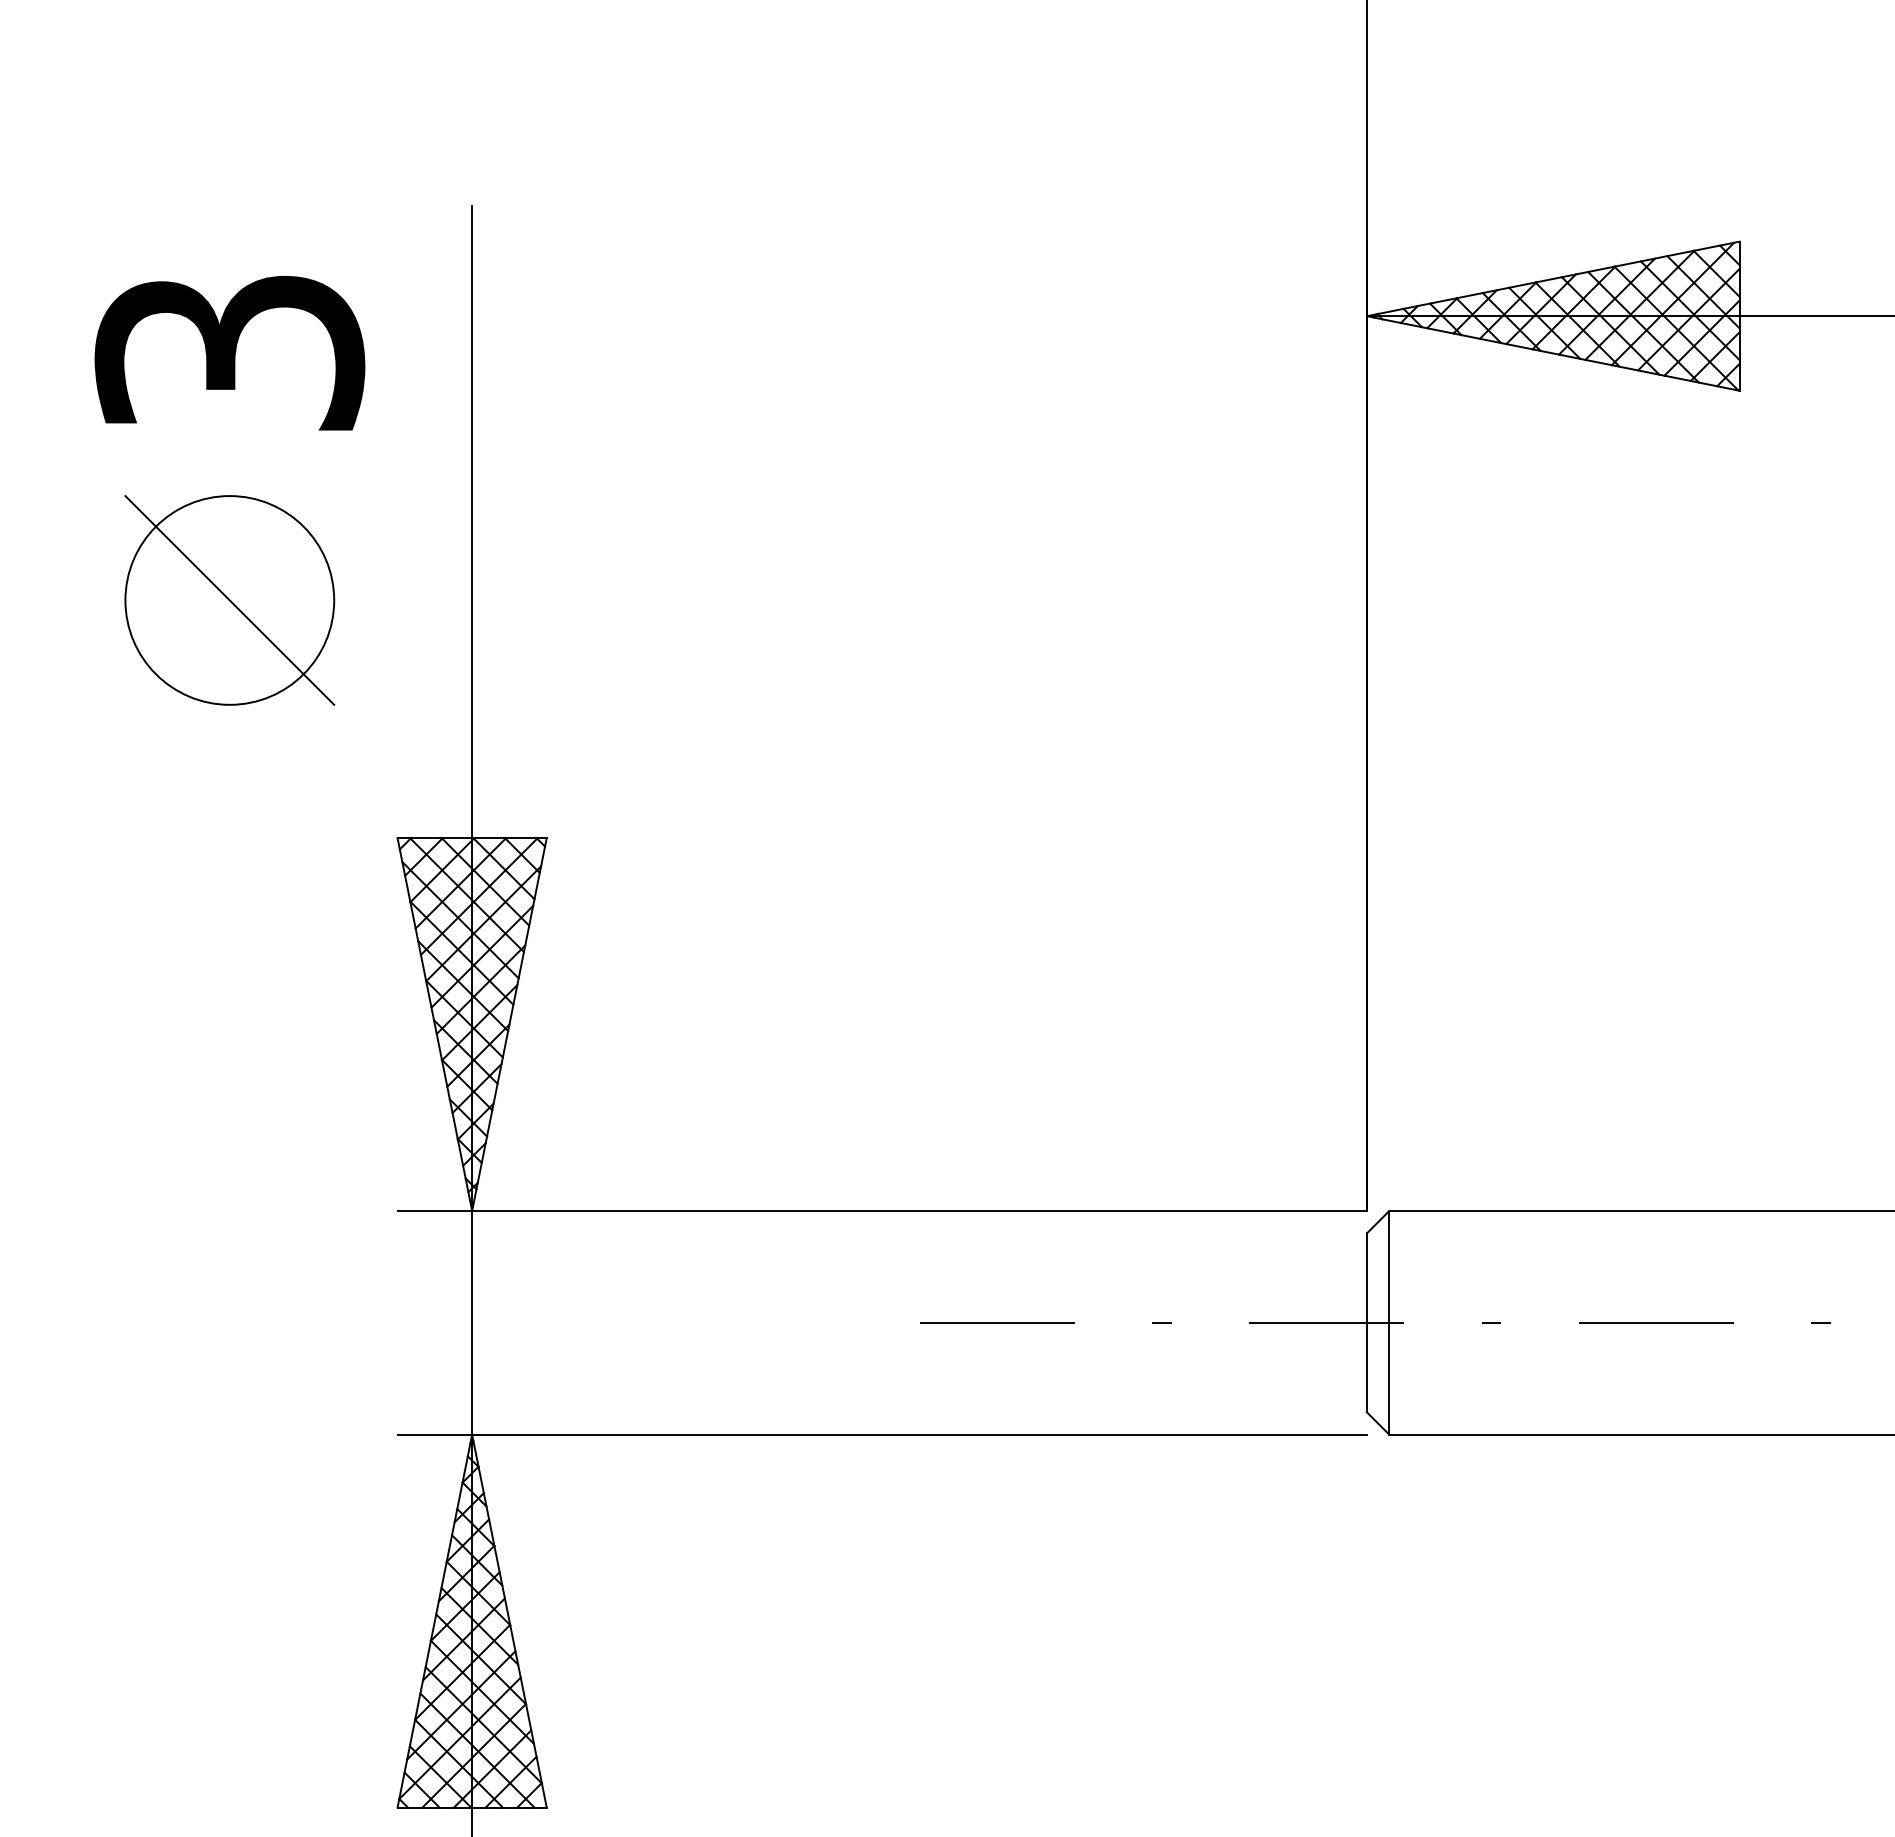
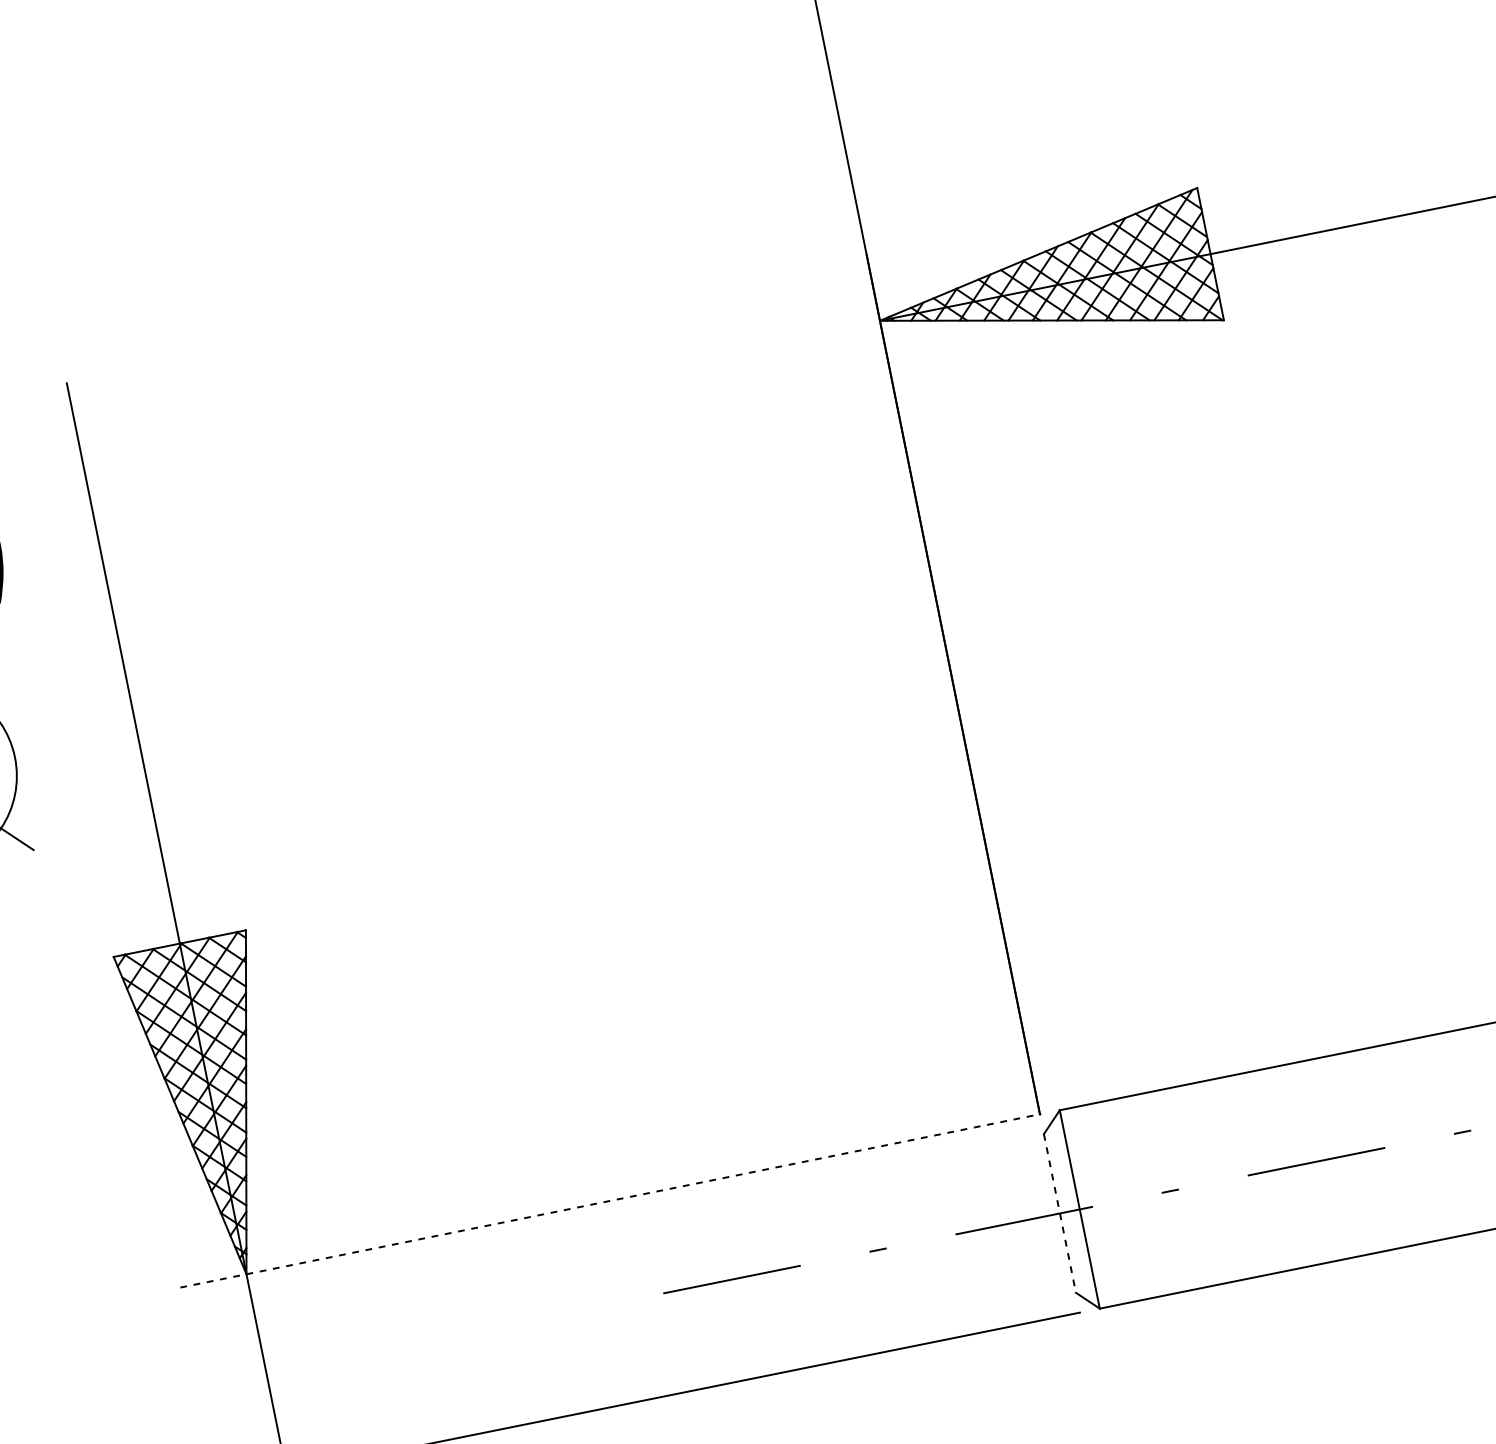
line: (882, 1211) -> (610, 1201), solid -> dashed
line: (1366, 1323) -> (1059, 1214), solid -> dashed

